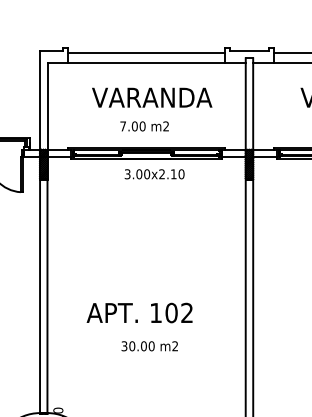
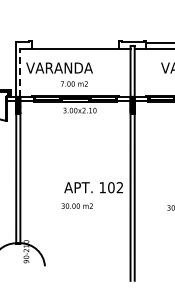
line: (144, 53) -> (74, 43), removed
text: (152, 96) -> (59, 67), moved
line: (47, 105) -> (20, 72), solid -> dashed
text: (139, 312) -> (93, 187), moved

